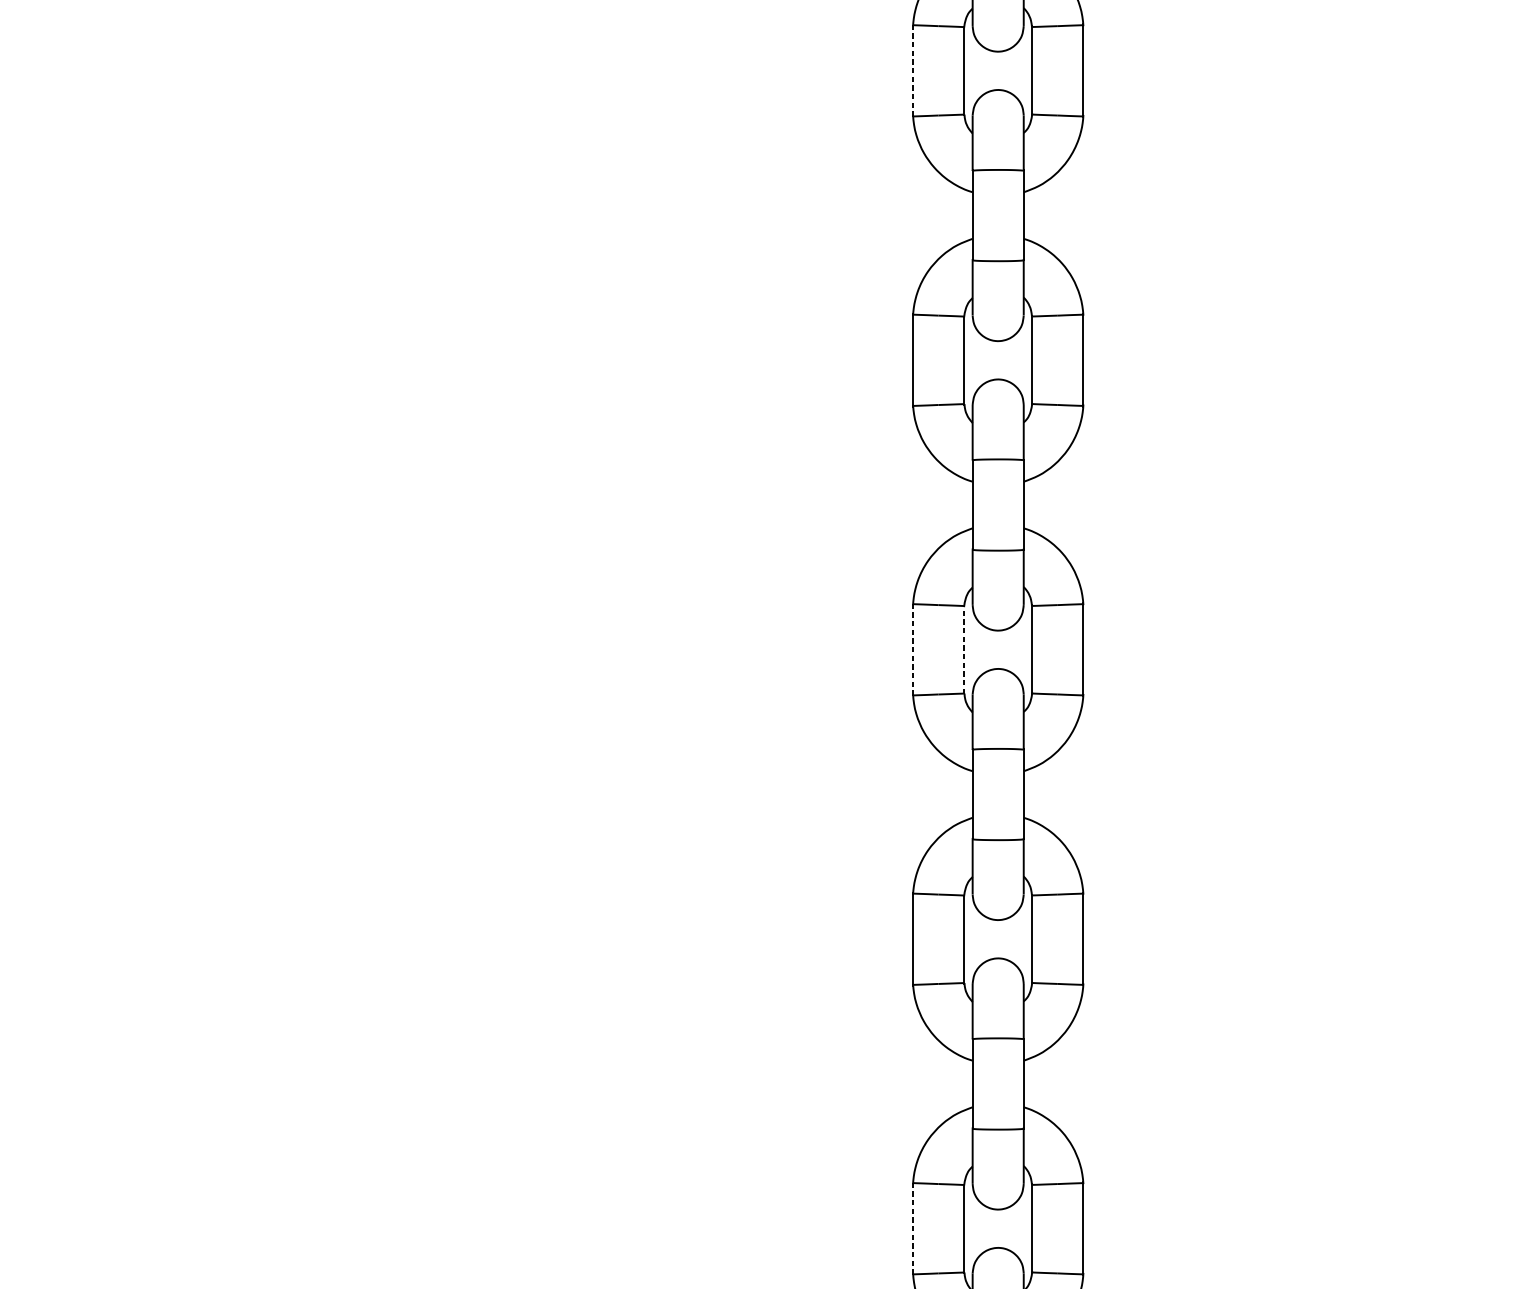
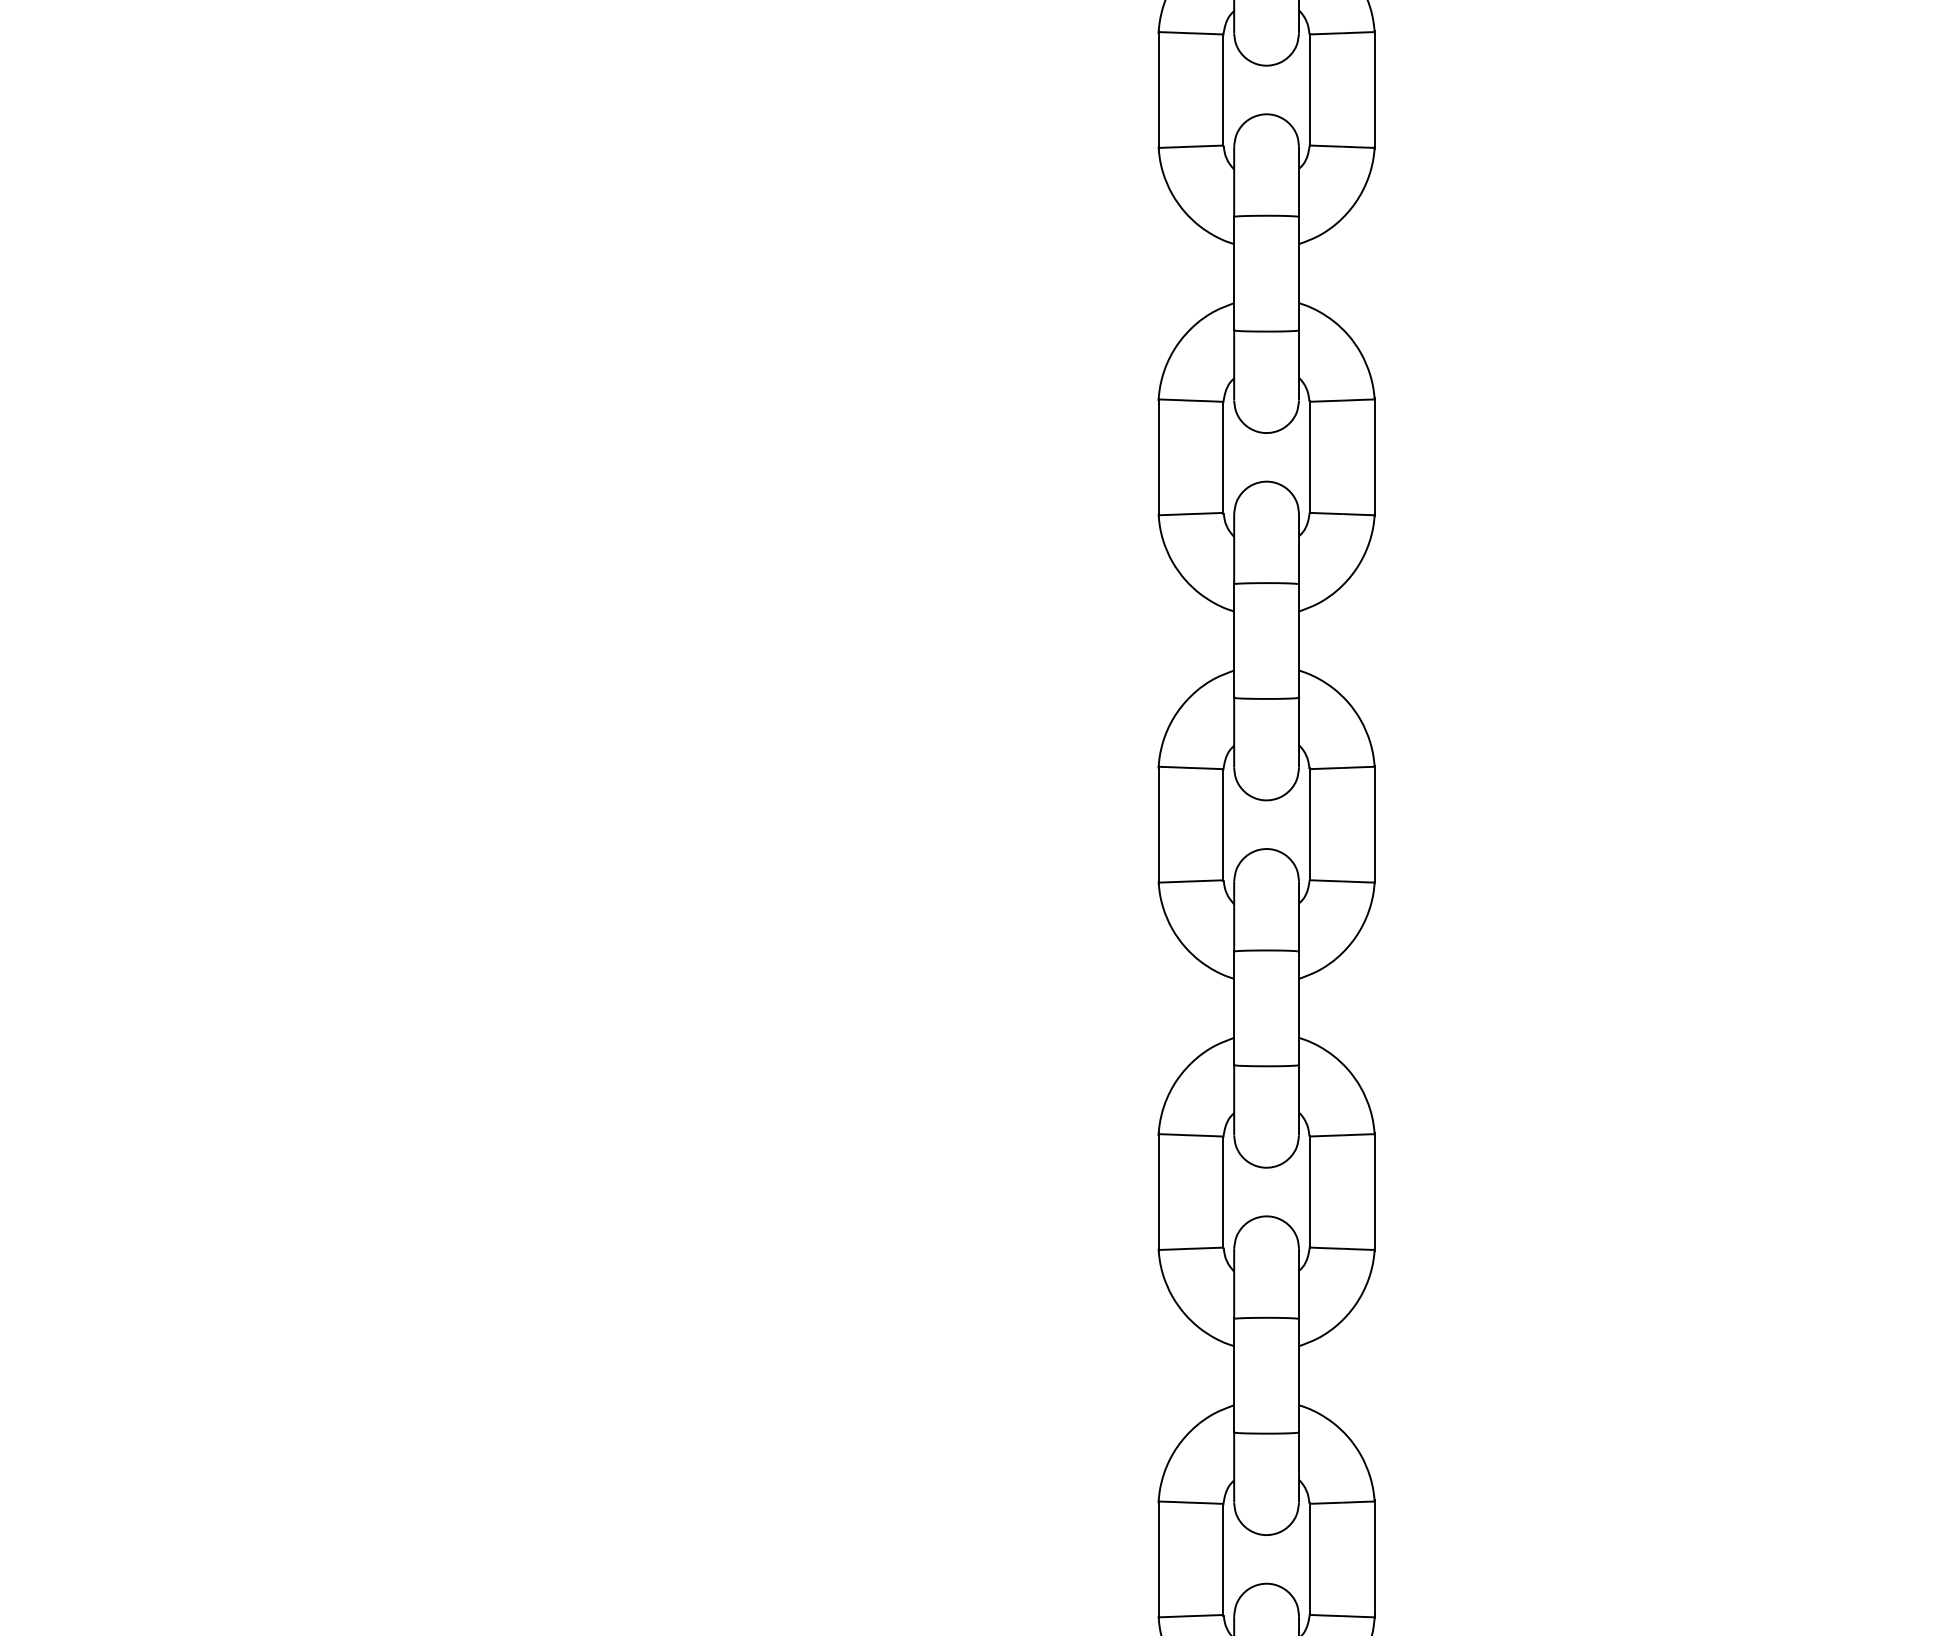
line: (913, 71) -> (1158, 90), dashed -> solid
line: (913, 649) -> (1158, 824), dashed -> solid
line: (964, 650) -> (1223, 825), dashed -> solid
line: (913, 1228) -> (1158, 1559), dashed -> solid

